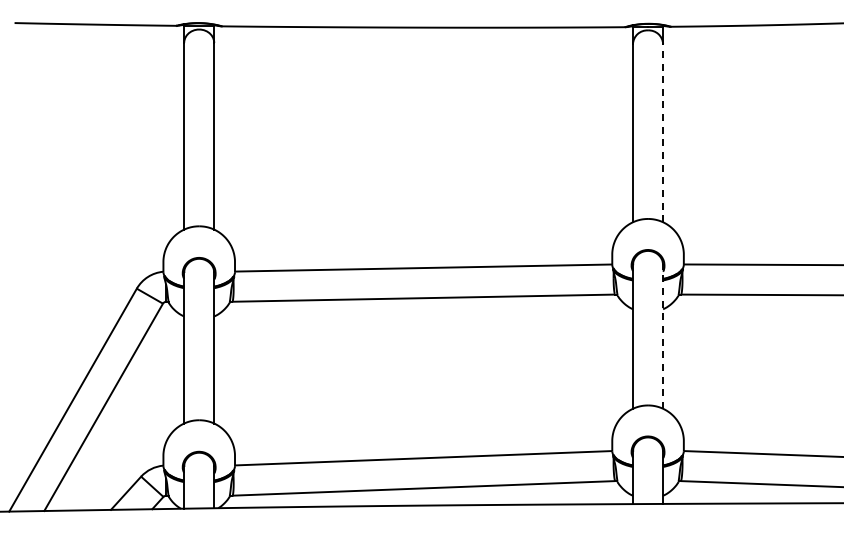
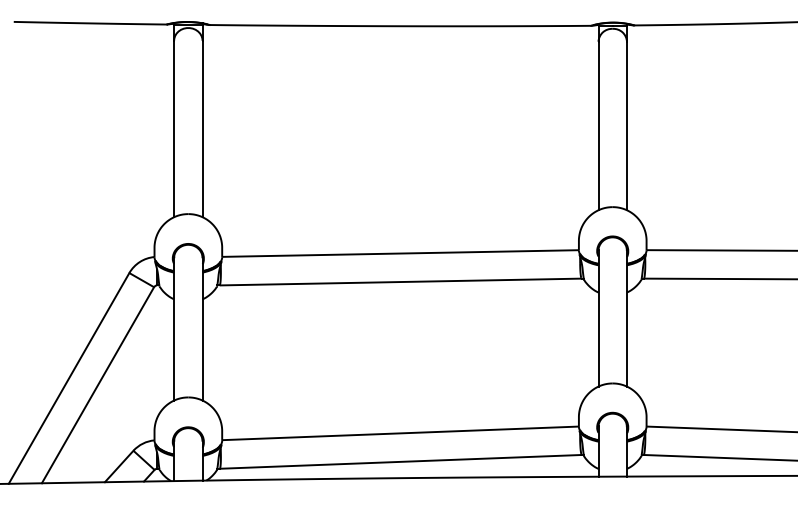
line: (663, 132) -> (627, 125), dashed -> solid
line: (663, 336) -> (627, 318), dashed -> solid

